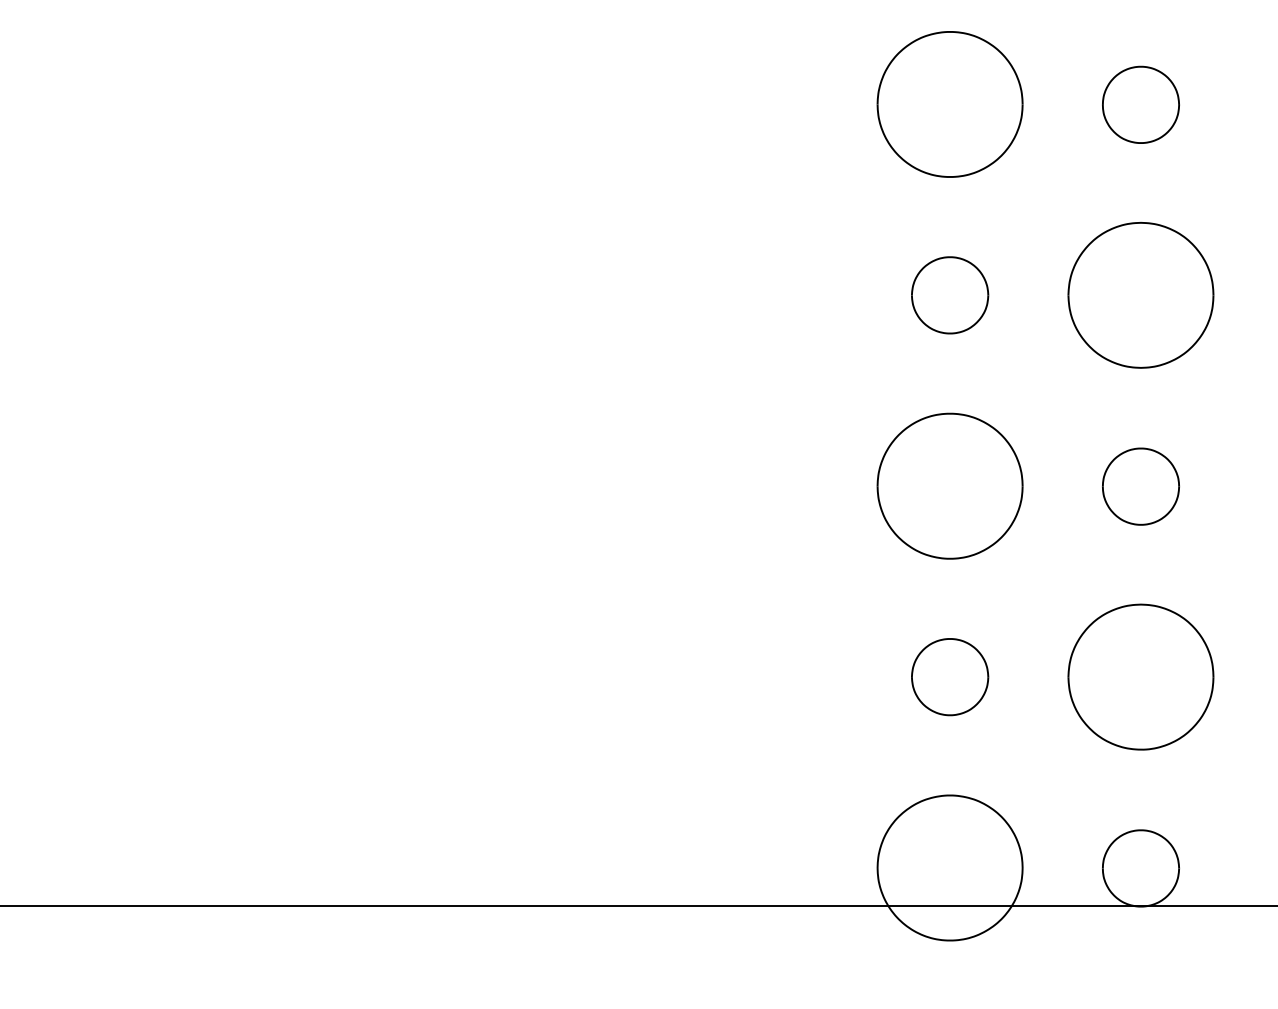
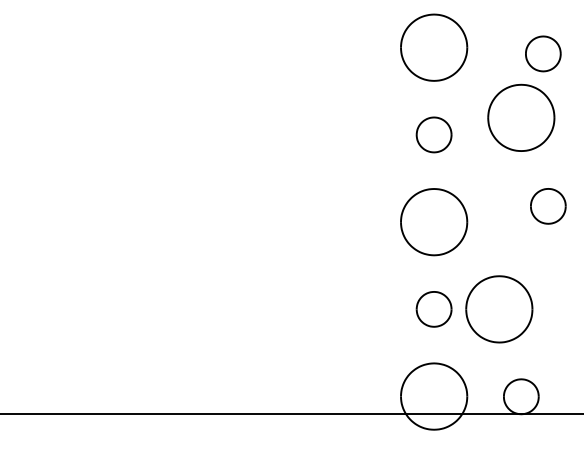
part: (1141, 103) -> (543, 53), moved
part: (1141, 294) -> (521, 117), moved
part: (1141, 486) -> (548, 206), moved
part: (1141, 677) -> (499, 309), moved

